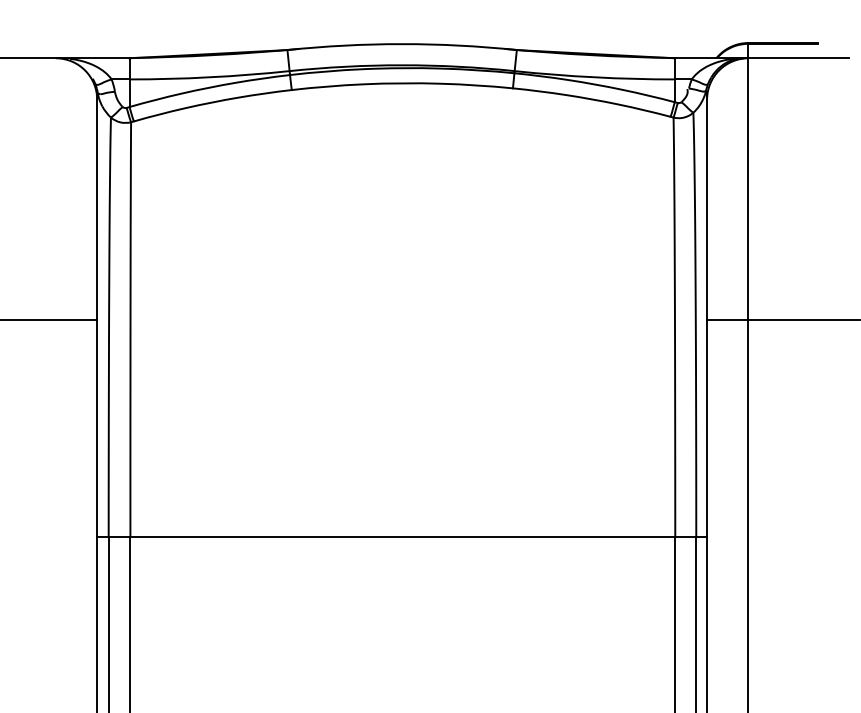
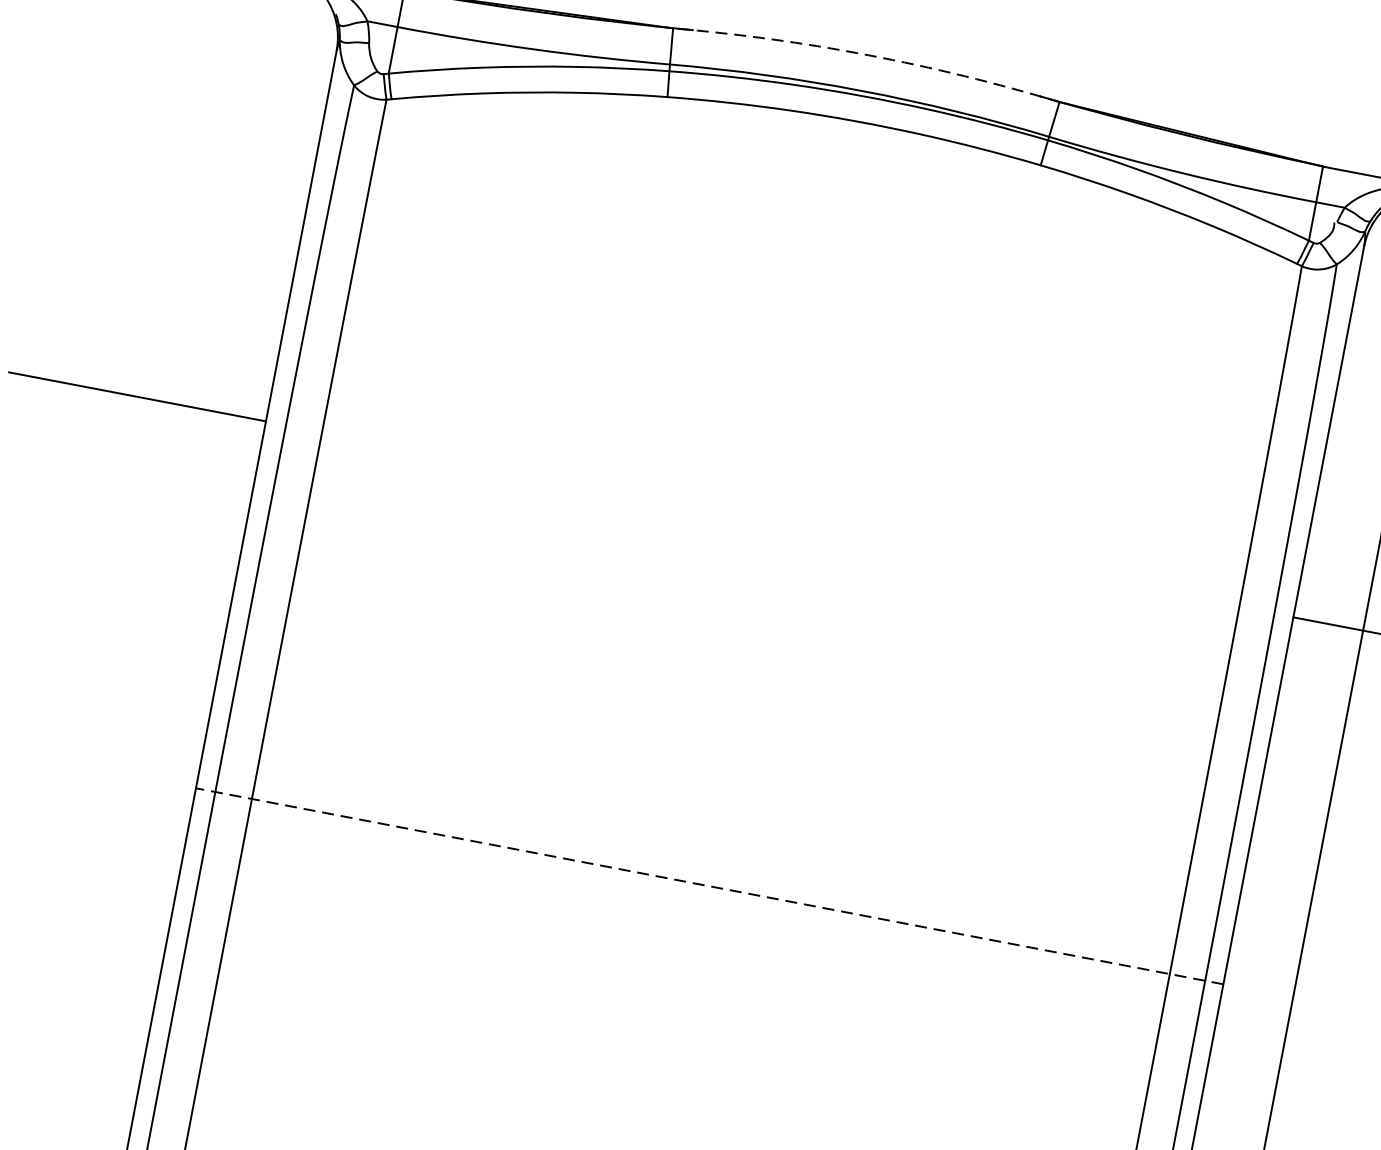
arc: (402, 44) -> (868, 55), solid -> dashed
line: (402, 537) -> (710, 886), solid -> dashed

